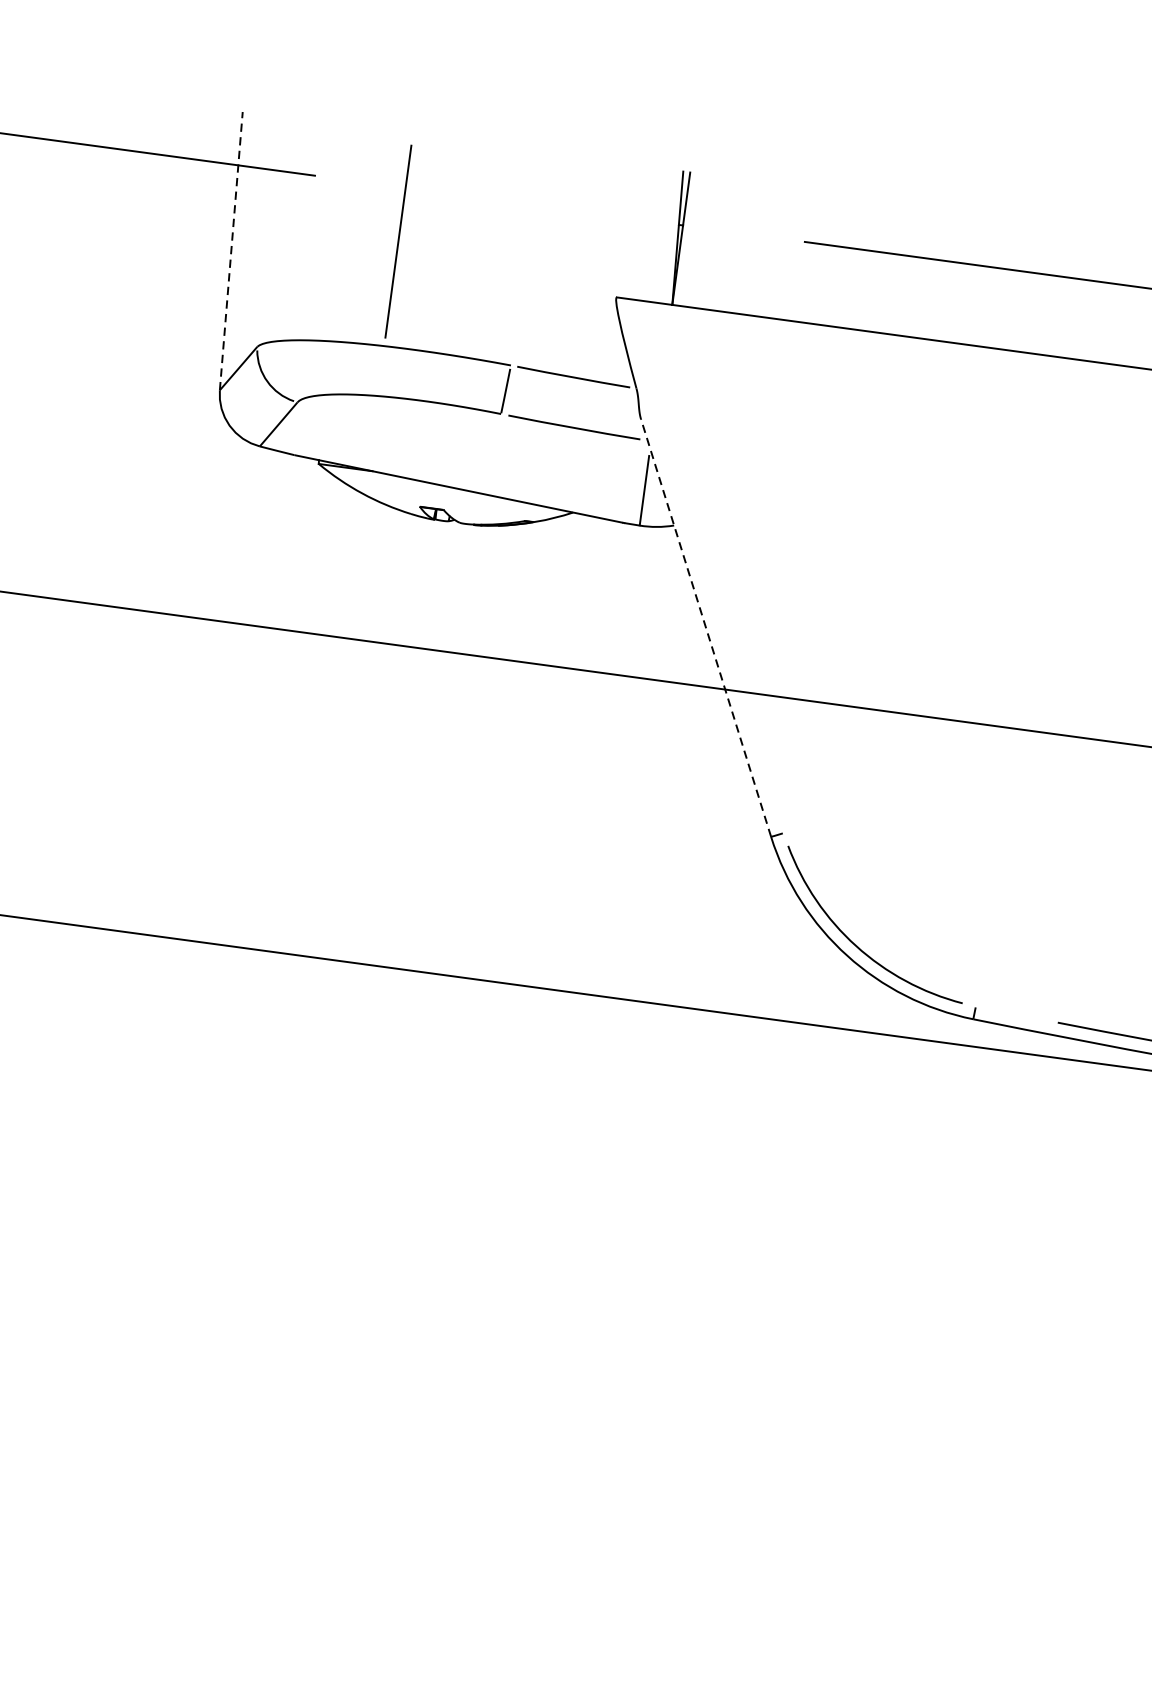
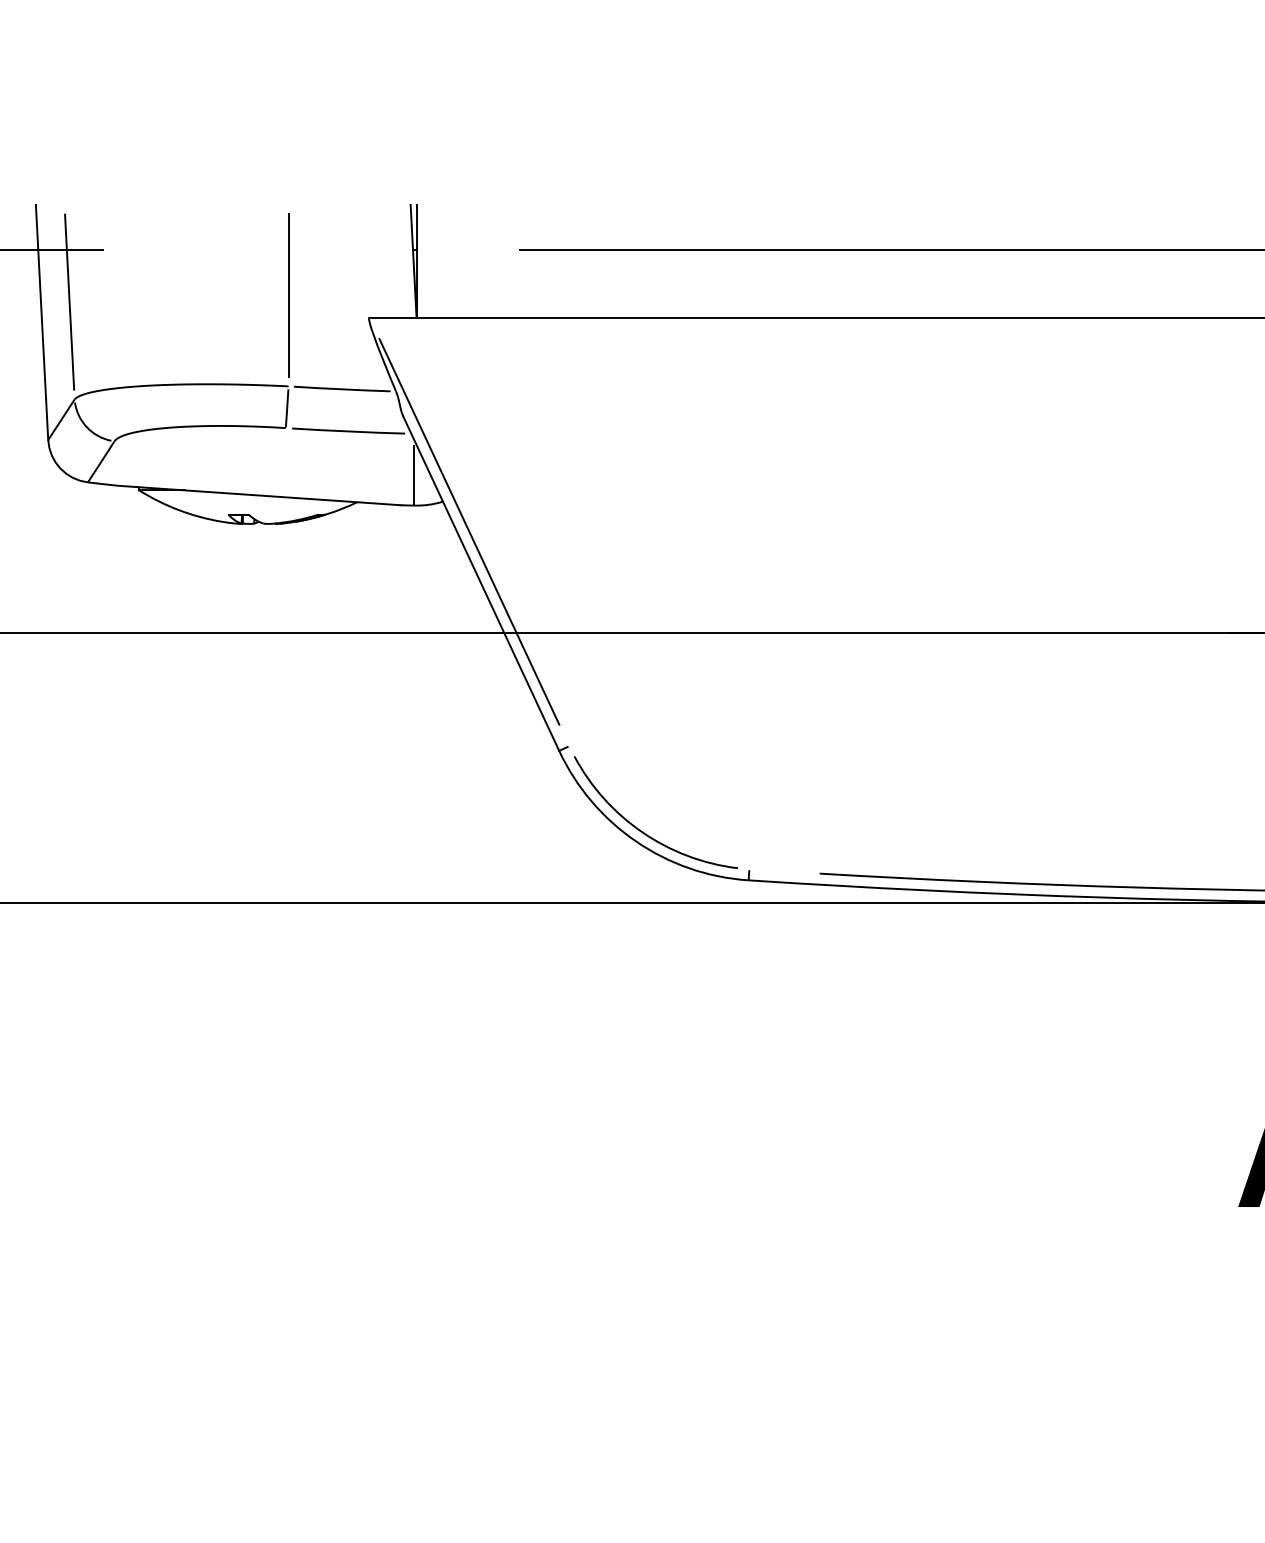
line: (266, 230) -> (69, 301), added
line: (398, 241) -> (288, 295), moved
line: (231, 251) -> (42, 322), dashed -> solid
line: (700, 564) -> (469, 531), added
line: (706, 627) -> (481, 583), dashed -> solid

